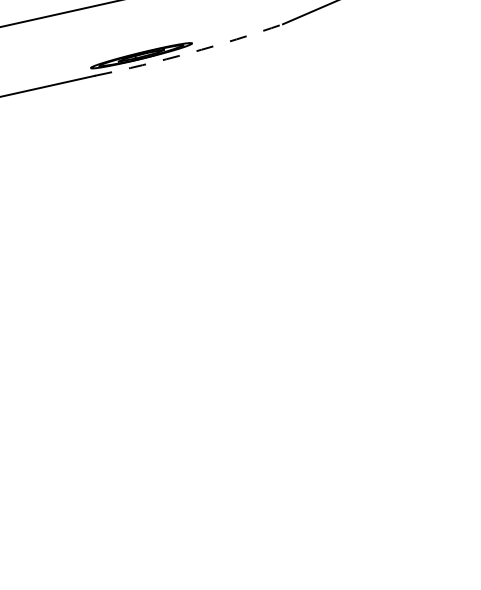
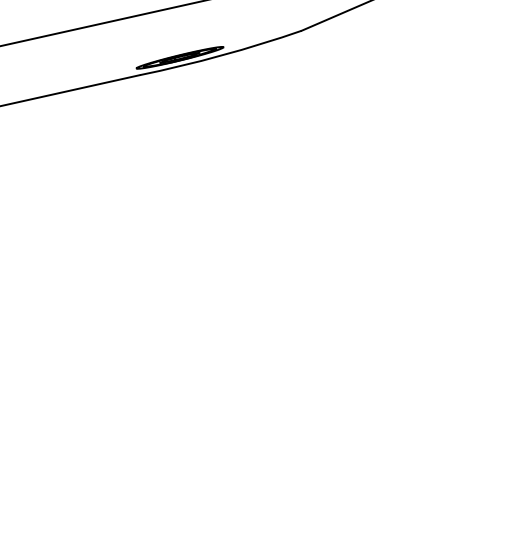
arc: (189, 52) -> (221, 55), dashed -> solid

